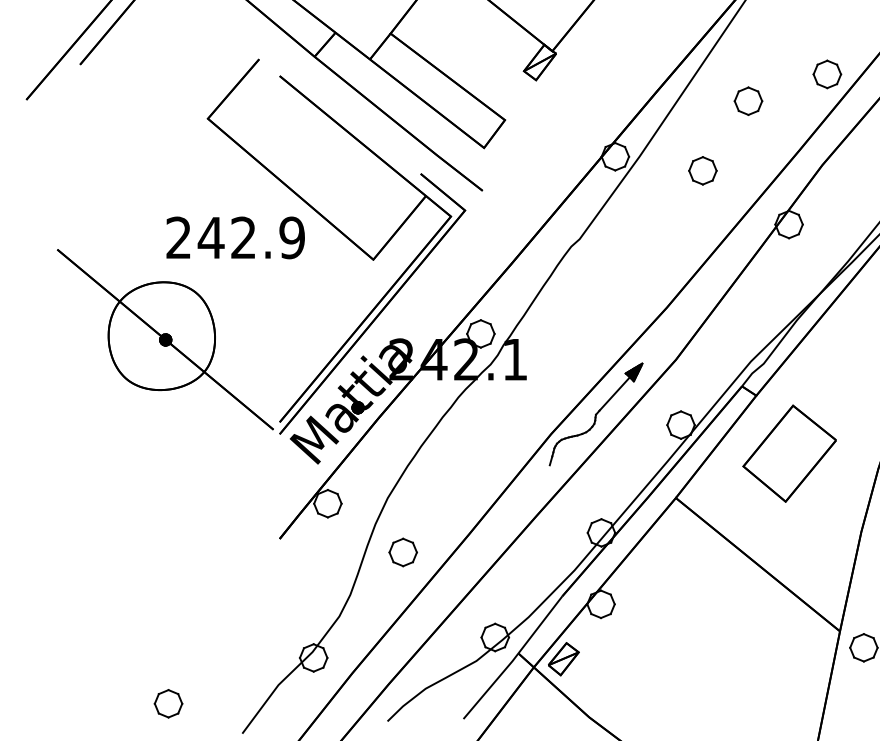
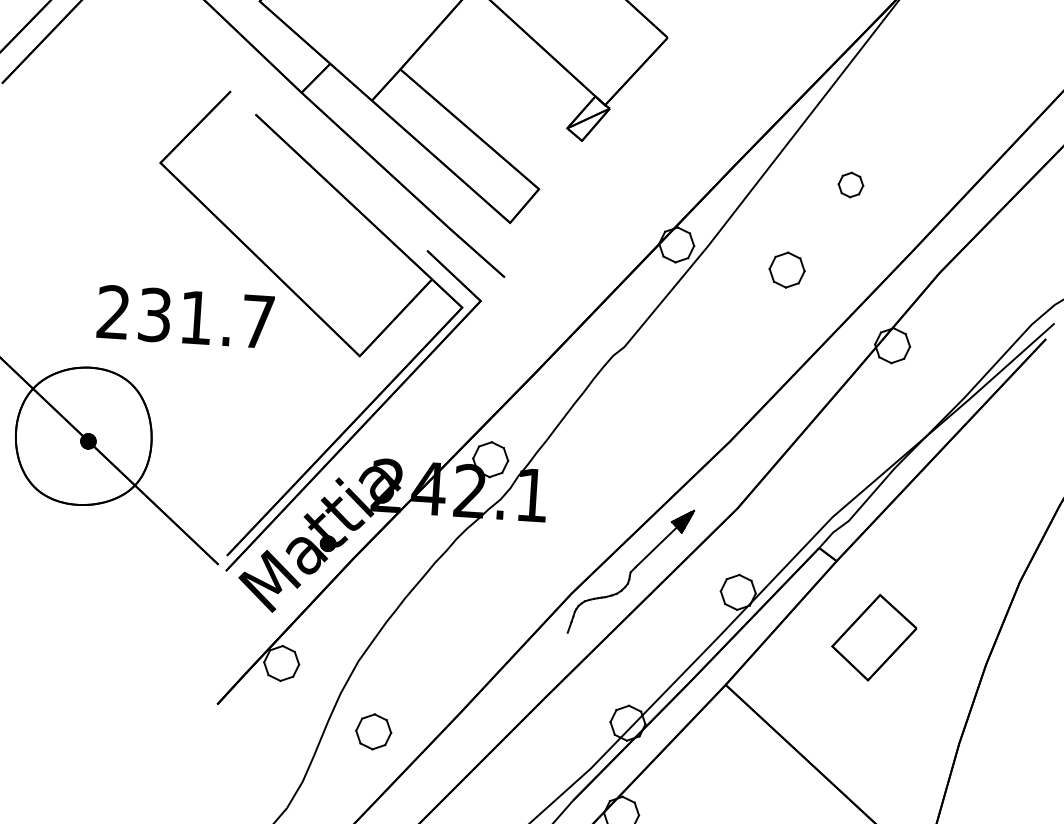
part: (827, 74) -> (953, 157), removed
part: (748, 100) -> (851, 184), size x0.7
text: (250, 237) -> (204, 317), 242.9 -> 231.7
part: (789, 453) -> (874, 637), size x0.7

